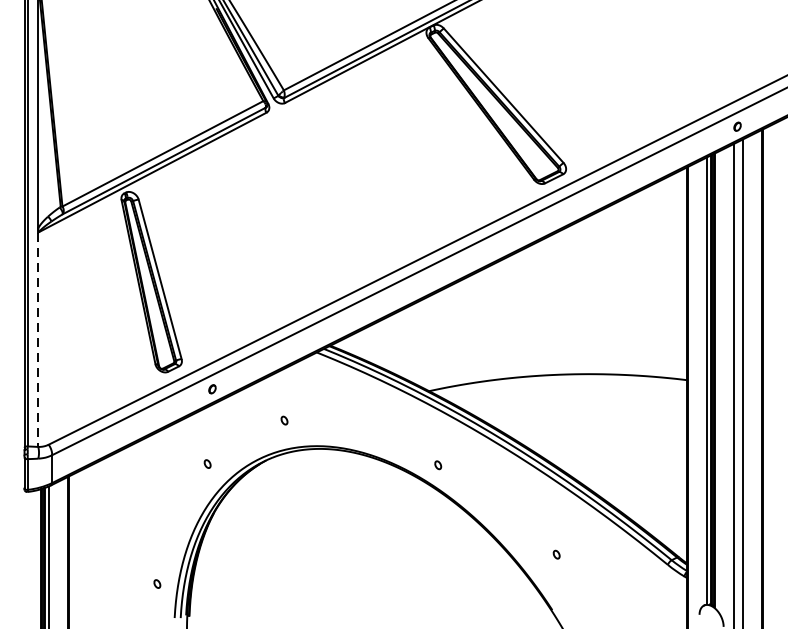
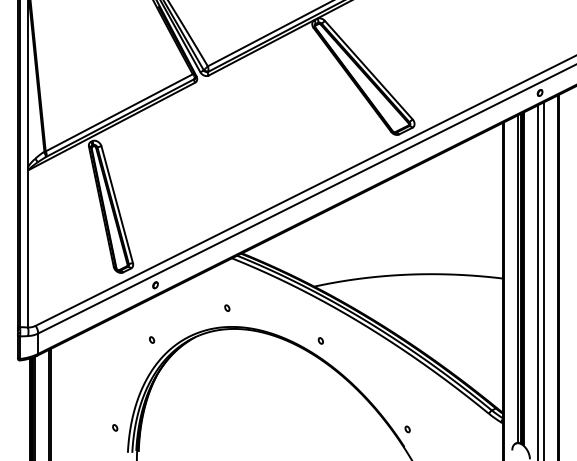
line: (38, 339) -> (28, 248), dashed -> solid
part: (284, 419) -> (227, 307), moved
part: (556, 554) -> (407, 429), moved

